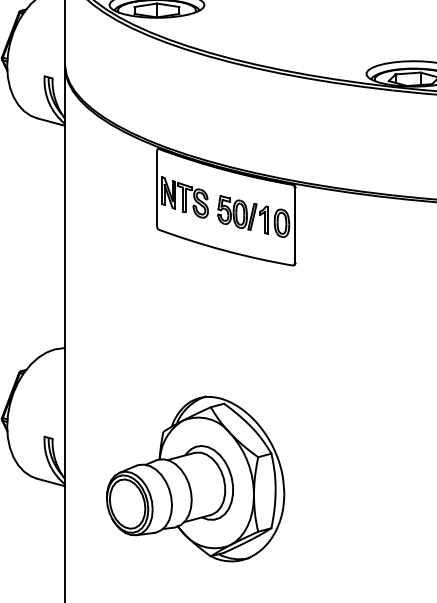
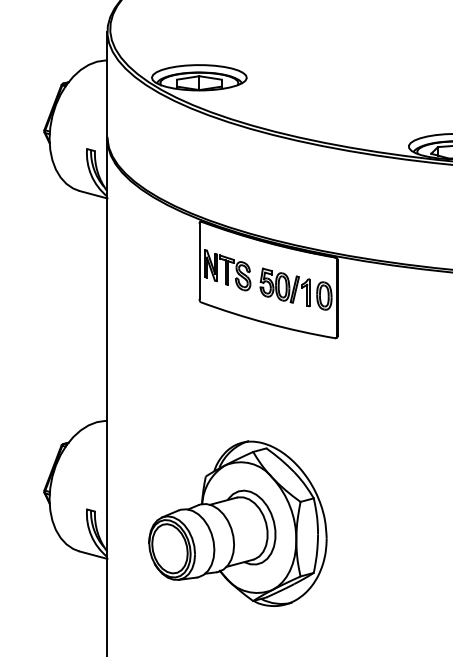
part: (195, 478) -> (237, 523), moved

